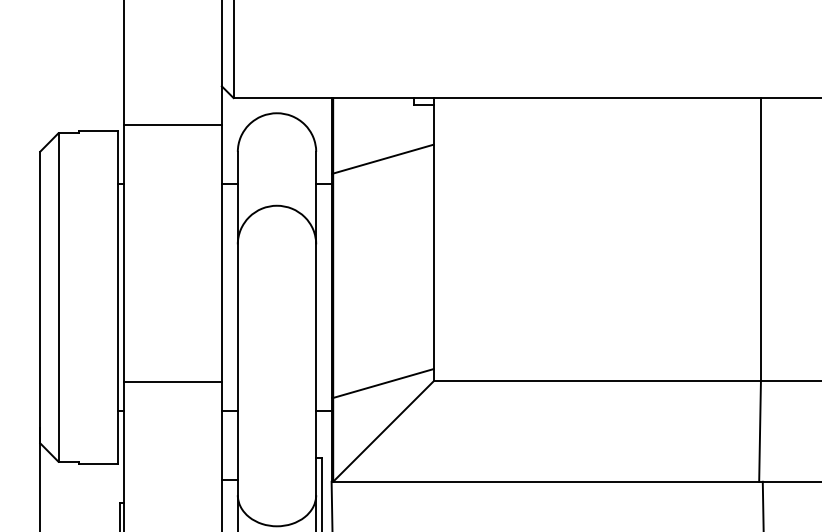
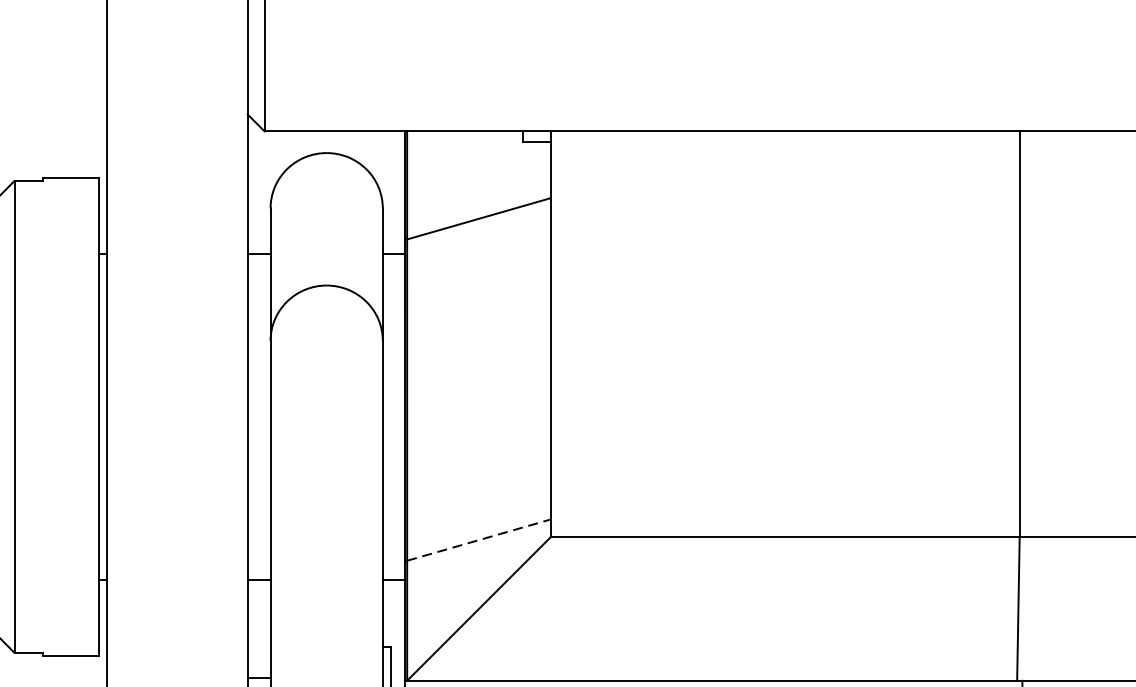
line: (172, 125) -> (177, 170), removed
line: (172, 382) -> (177, 538), removed
line: (383, 383) -> (479, 540), solid -> dashed

